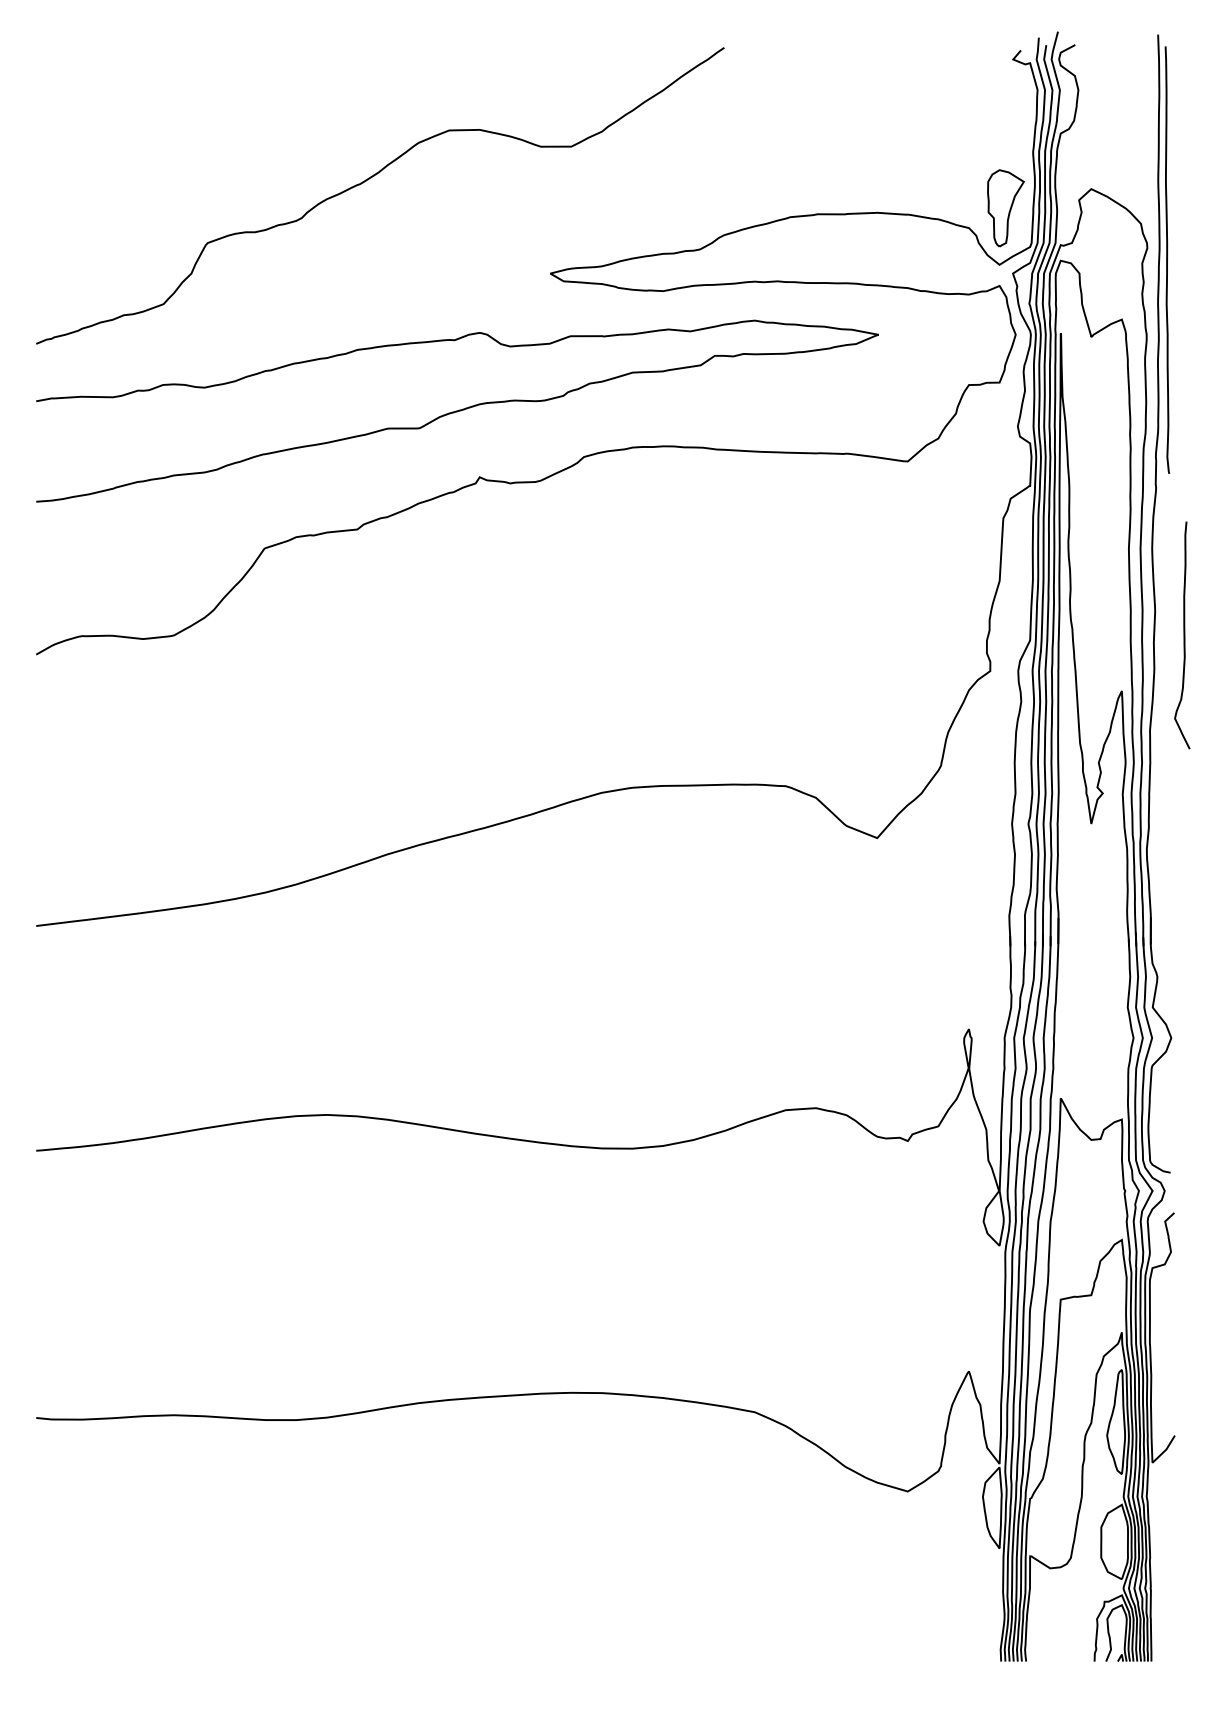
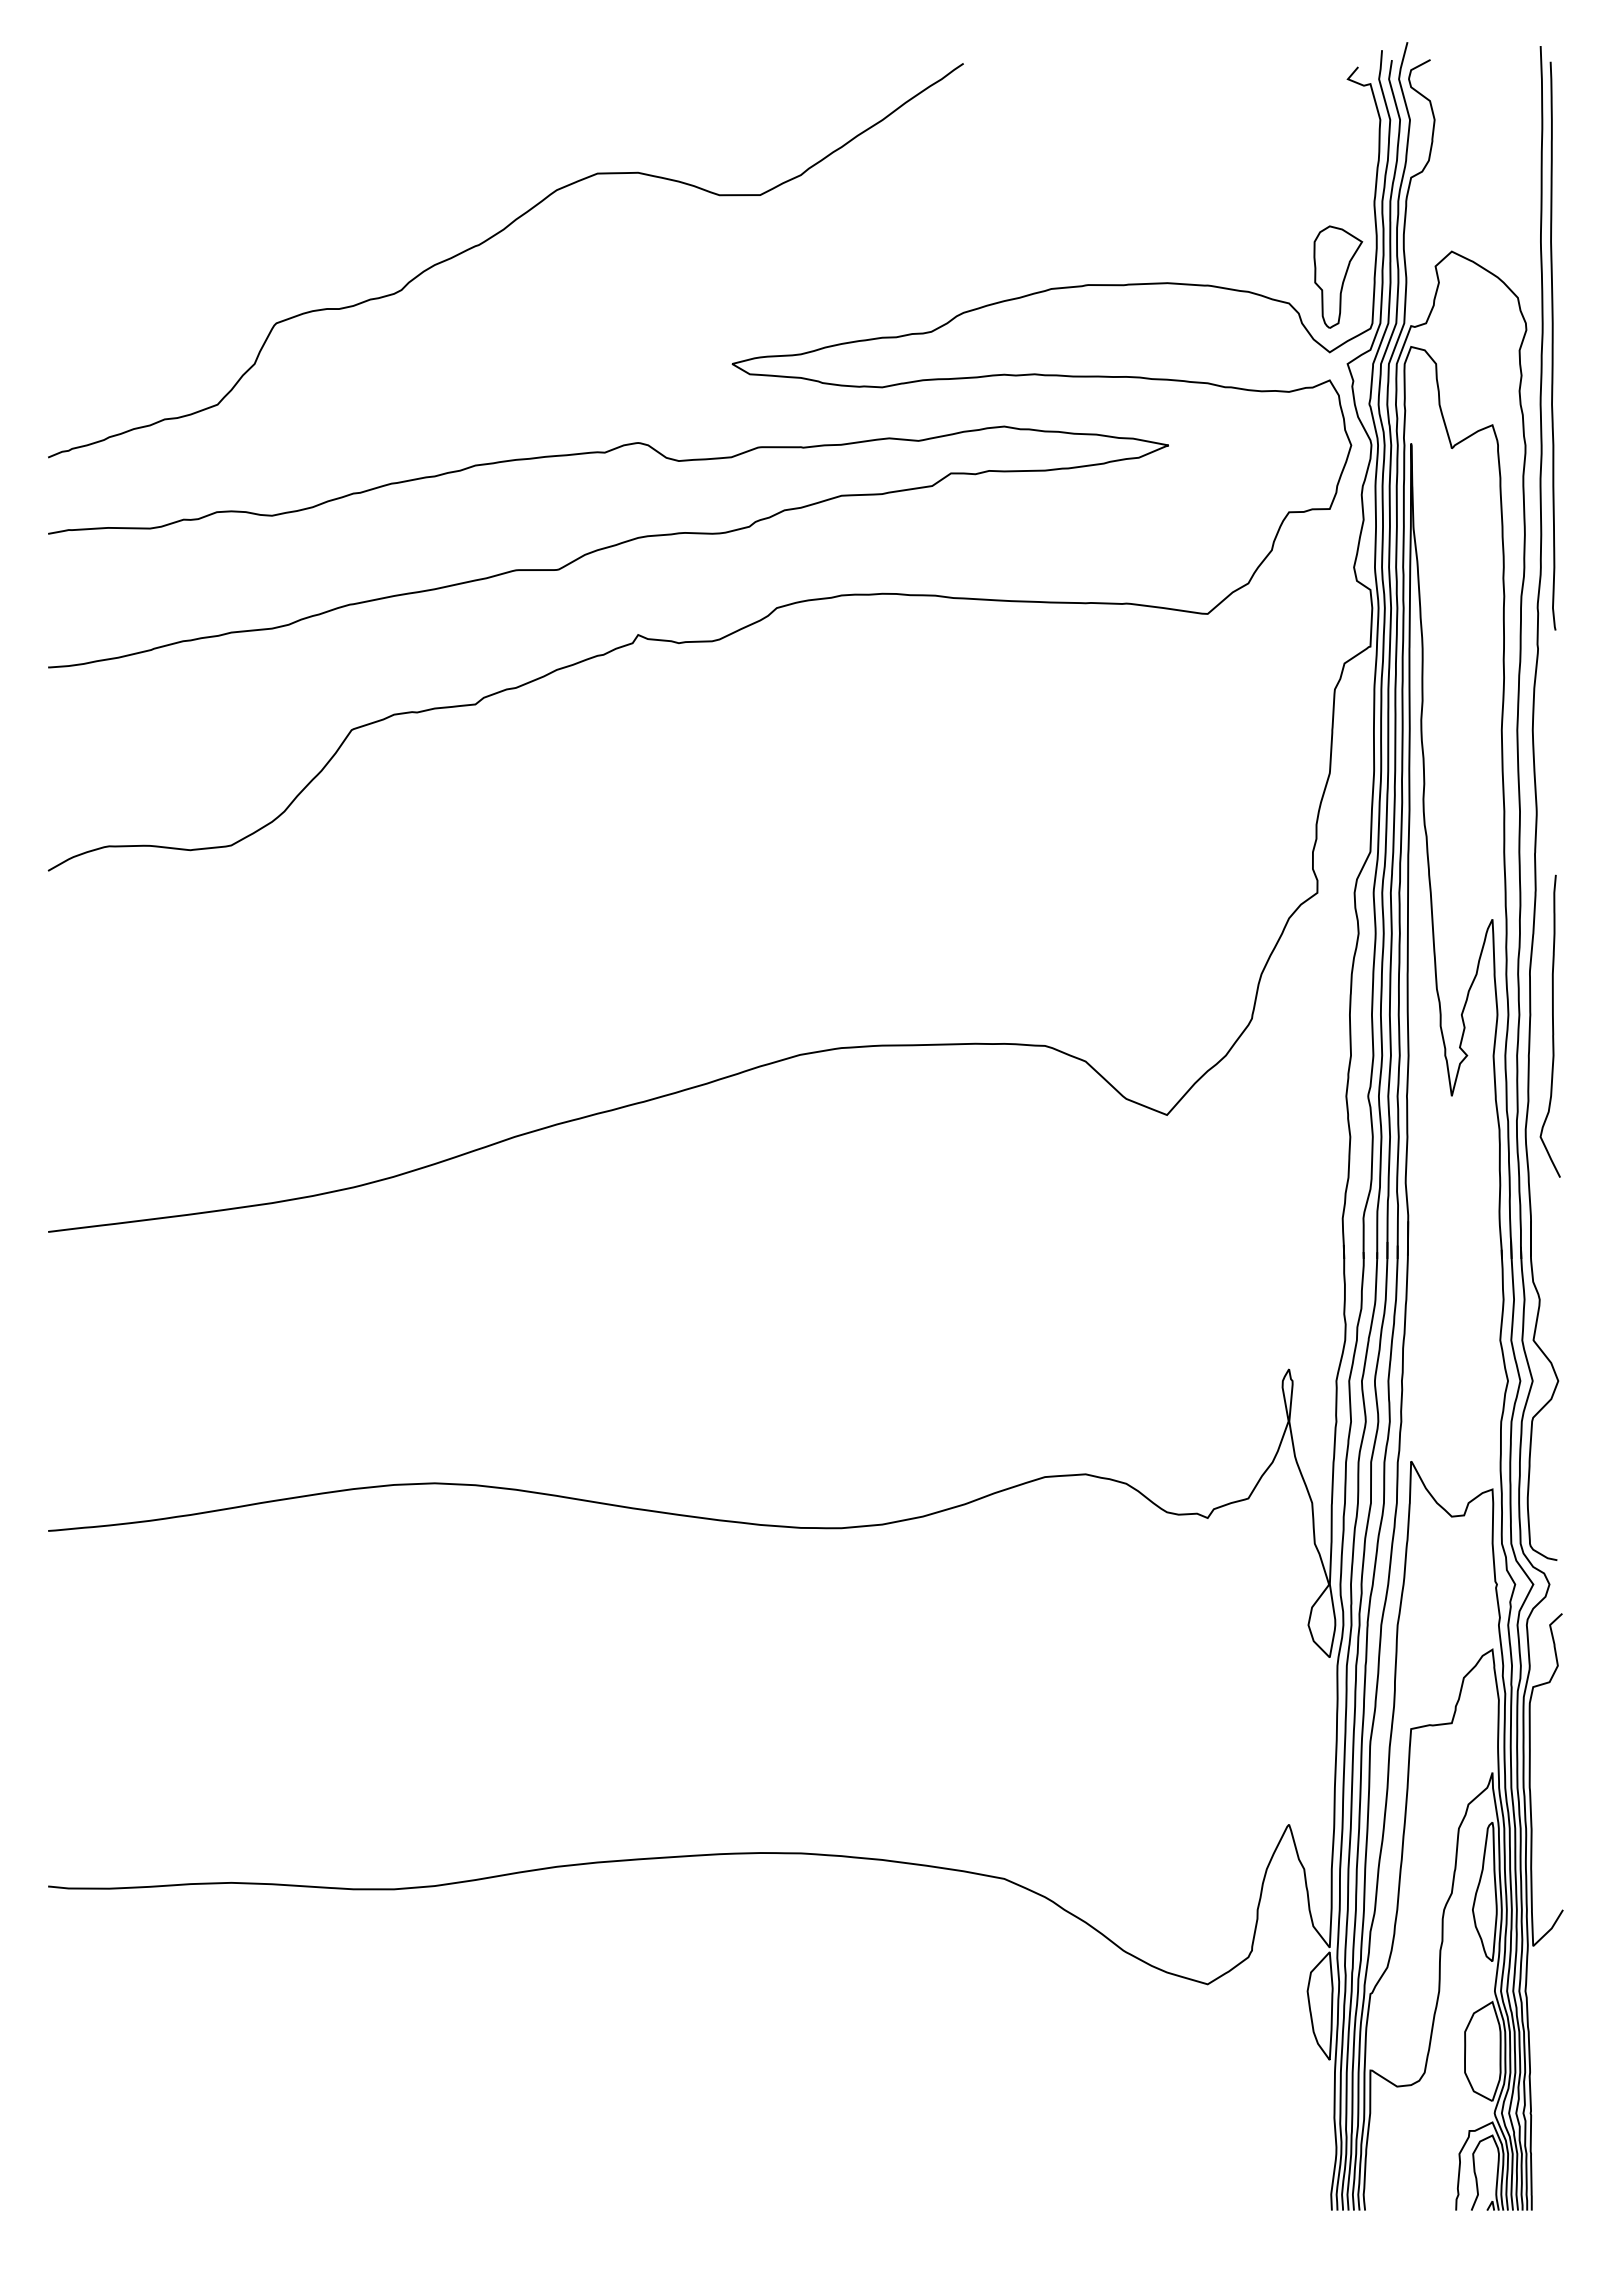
curve: (1183, 635) -> (1551, 1026), moved

